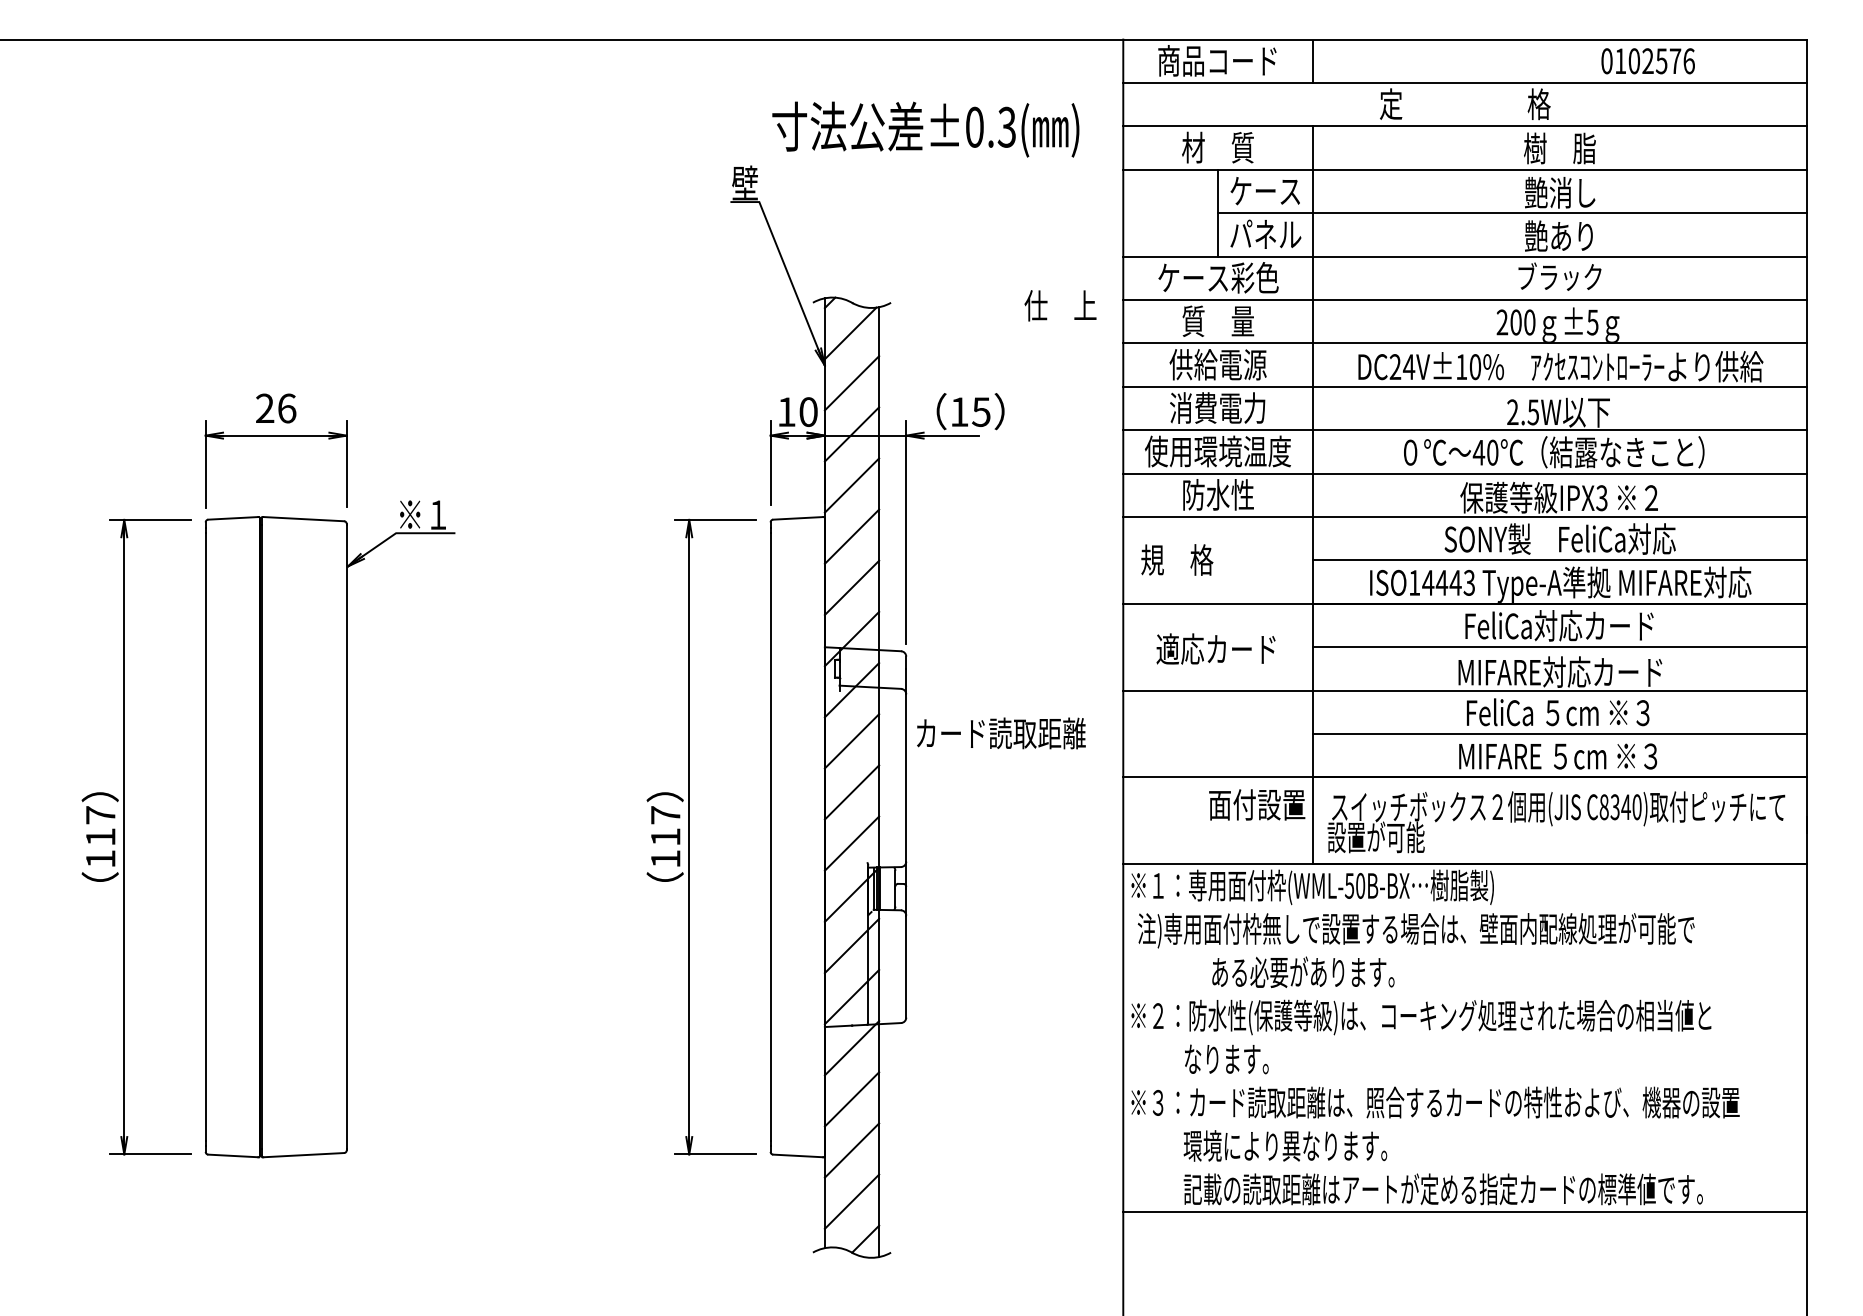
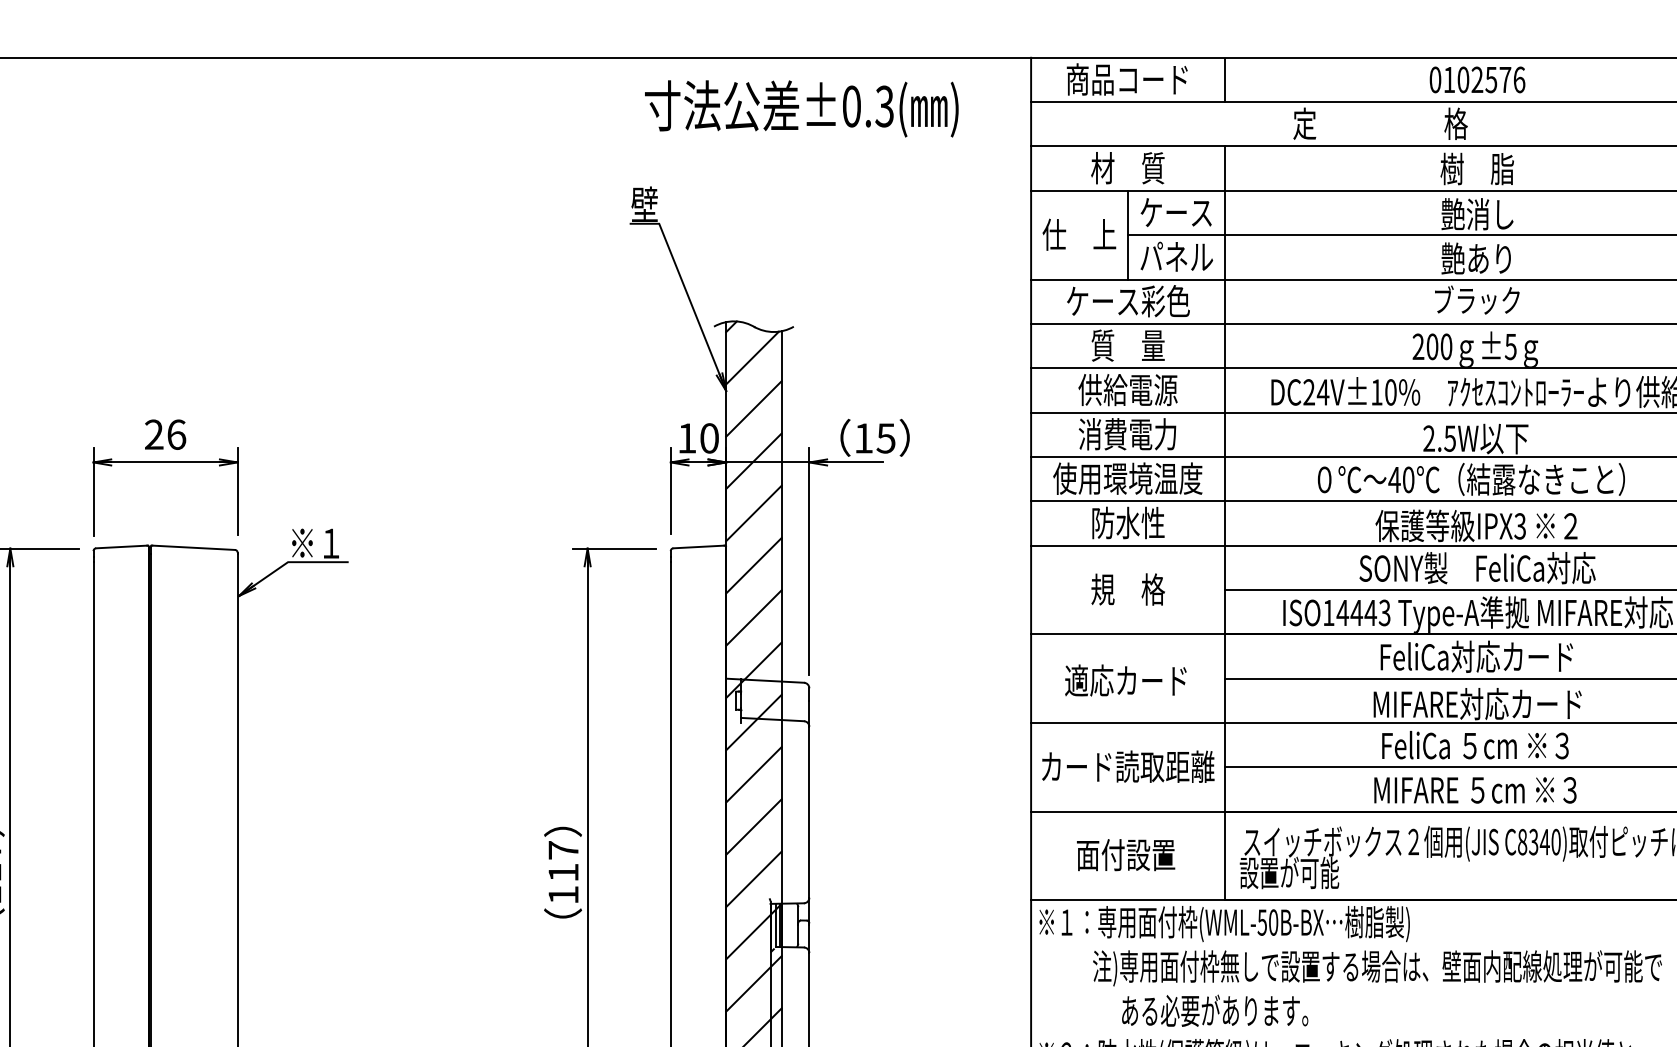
text: (1647, 61) -> (1476, 80), moved
text: (925, 129) -> (801, 108), moved
text: (1060, 305) -> (1079, 234), moved
text: (1177, 559) -> (1128, 589), moved
text: (1001, 733) -> (1128, 766), moved
text: (1257, 804) -> (1126, 854), moved
text: (1415, 930) -> (1376, 968), moved

